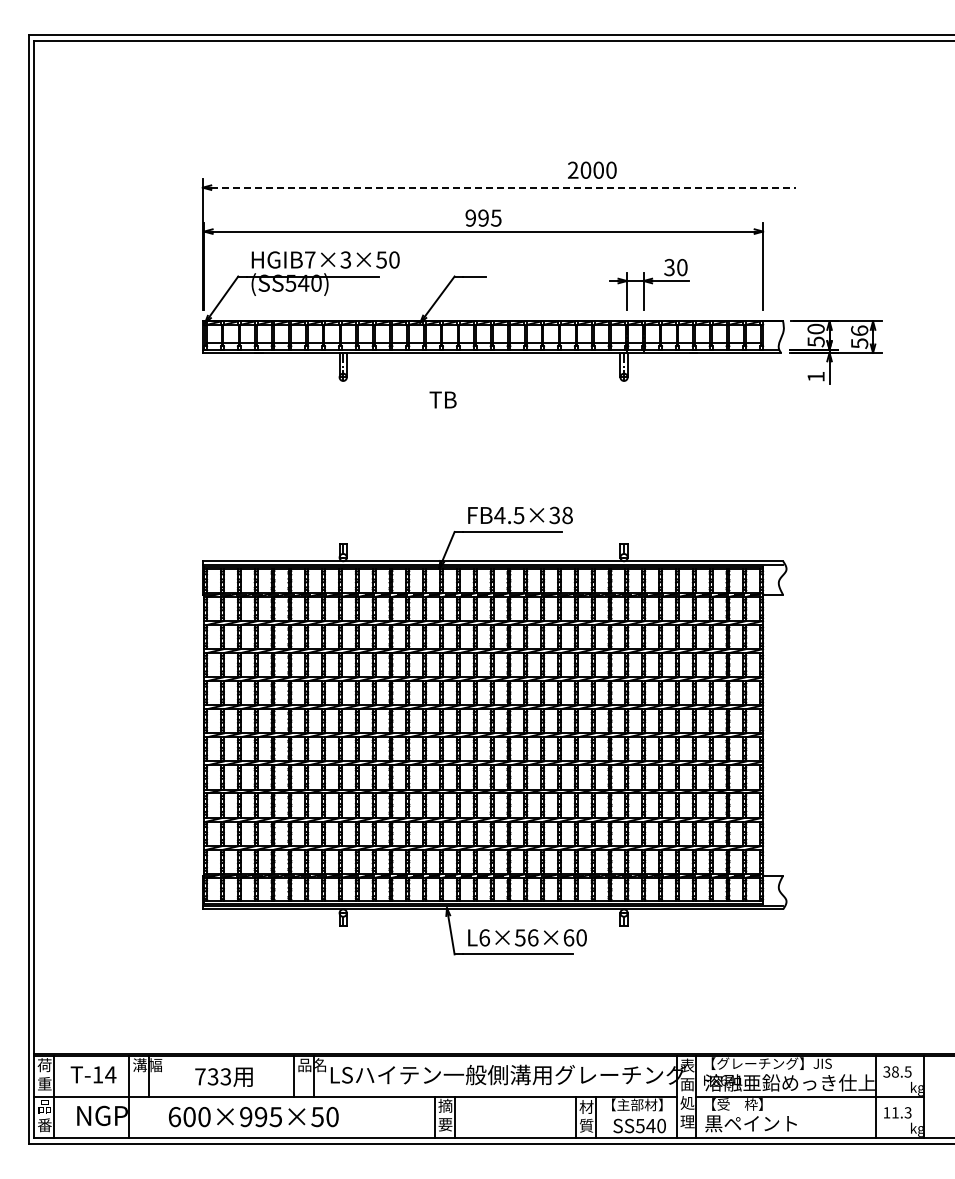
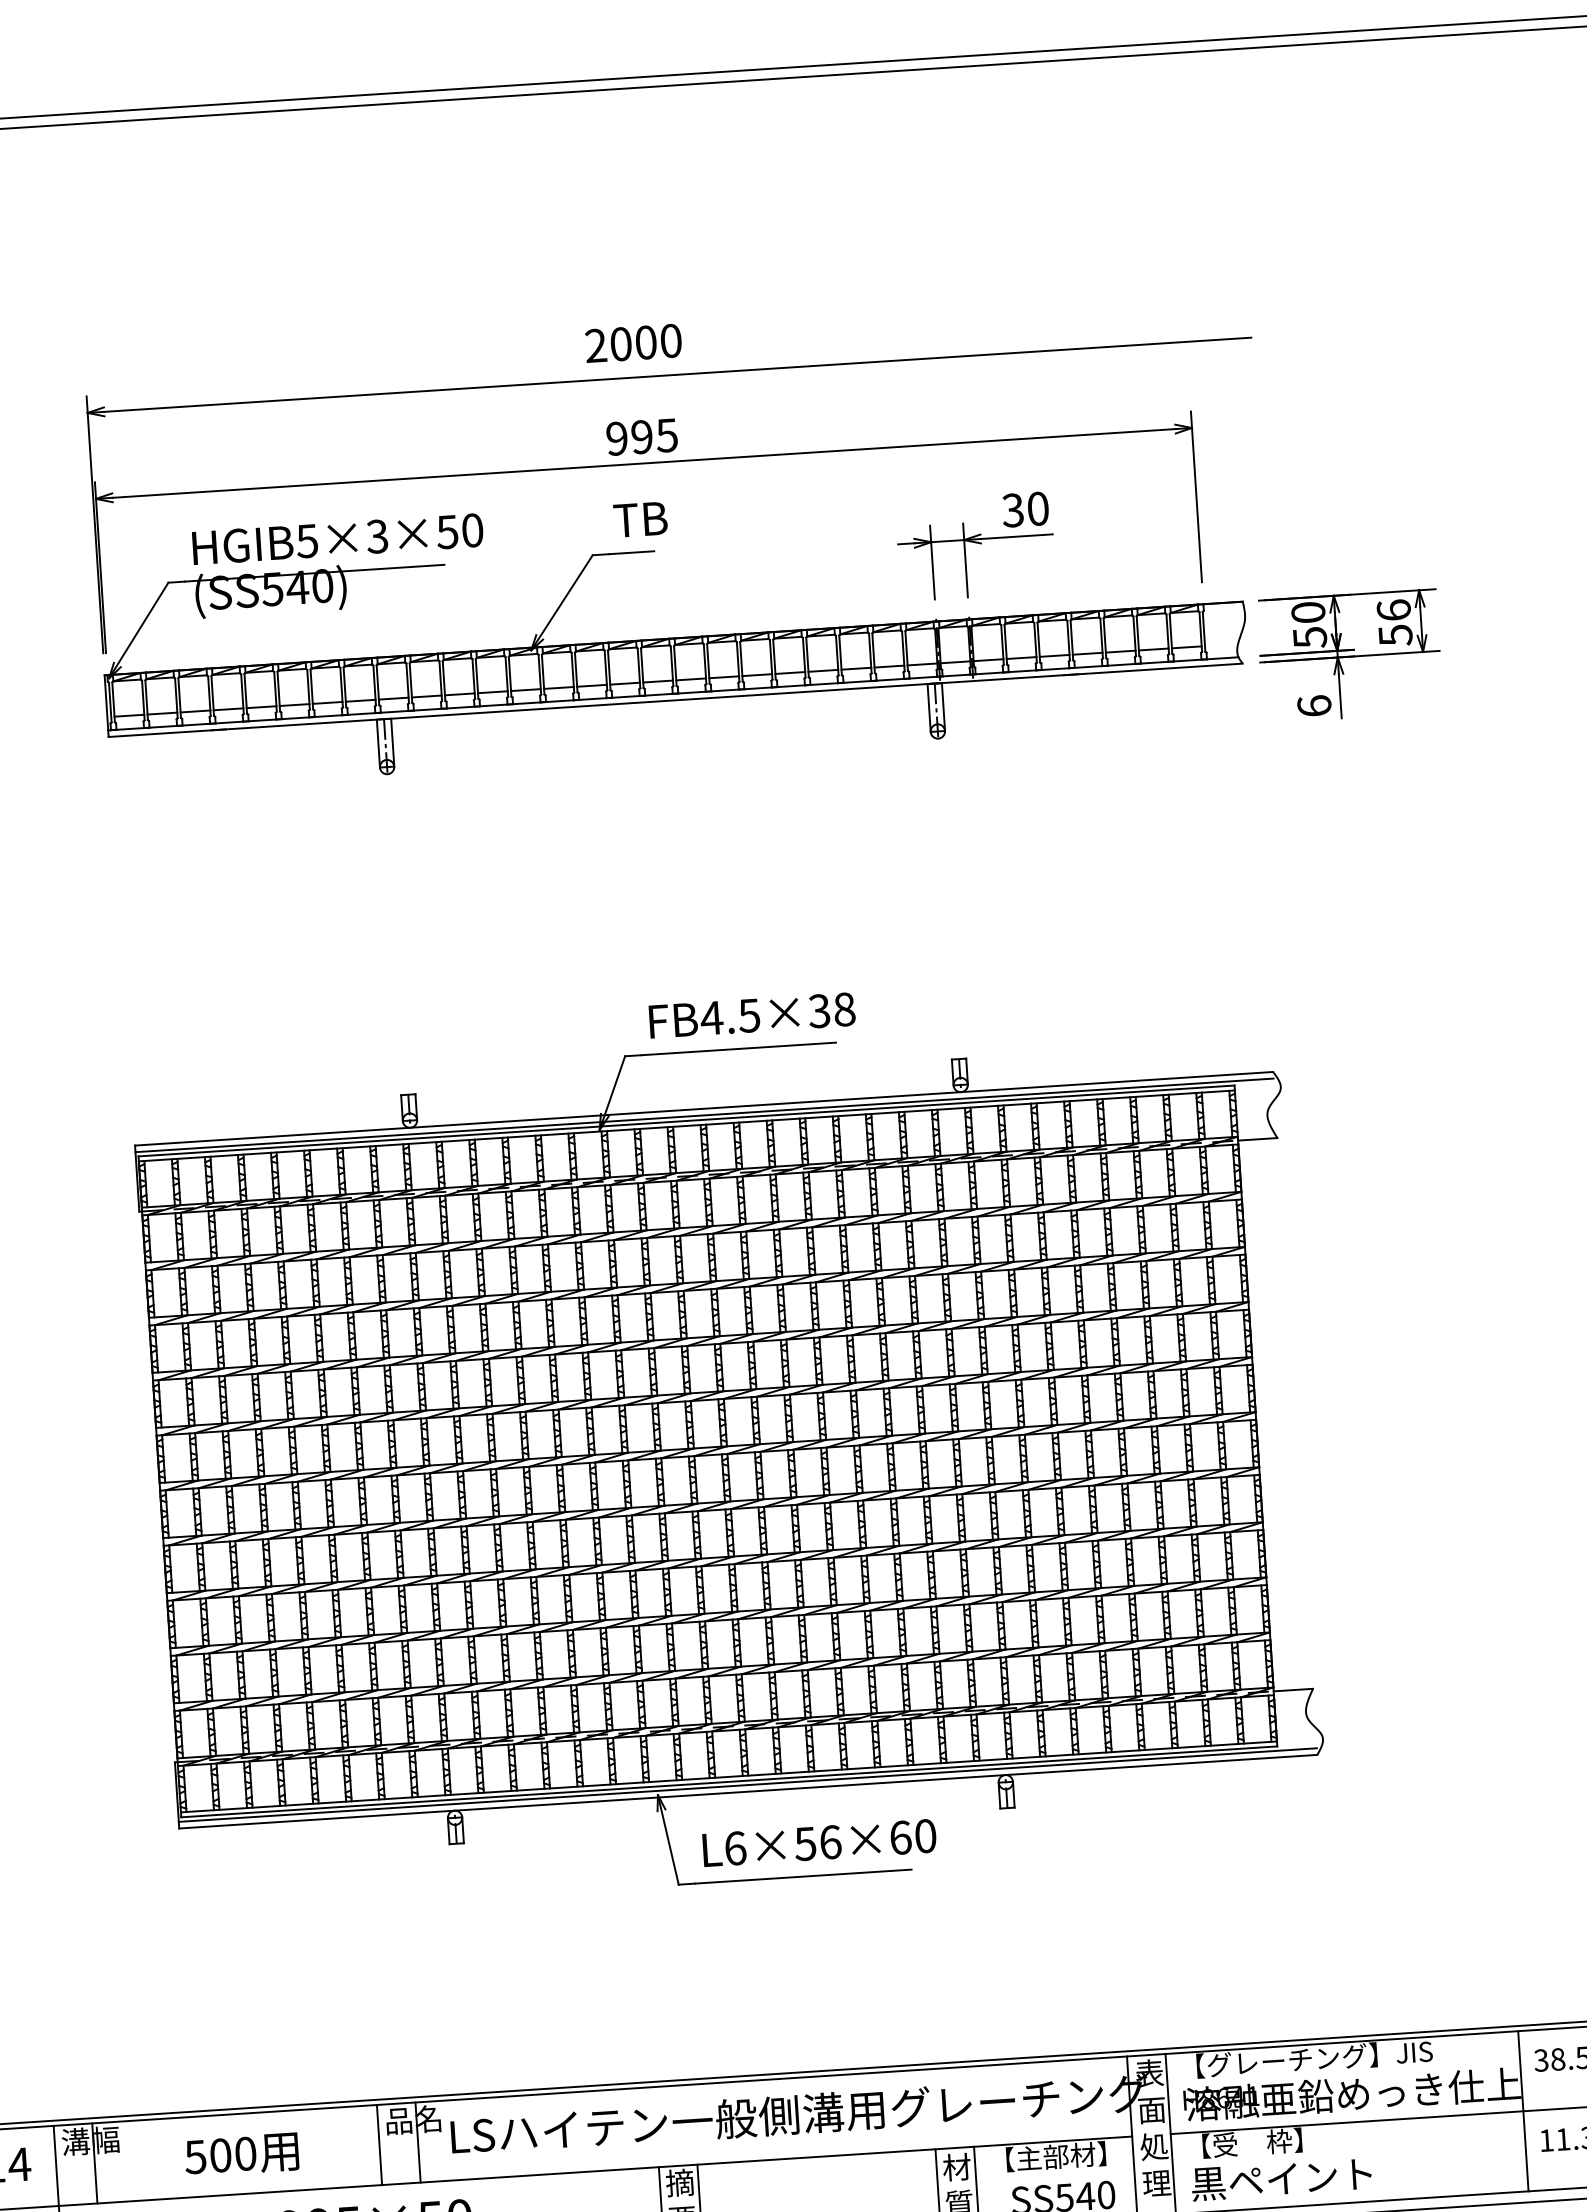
text: (592, 169) -> (633, 341), moved
line: (504, 187) -> (679, 374), dashed -> solid
text: (309, 259) -> (305, 540), HGIB7×3×50 -> HGIB5×3×50
text: (815, 376) -> (1313, 705), 1 -> 6
text: (442, 399) -> (639, 518), moved
text: (213, 1076) -> (221, 2154), 733 -> 500

